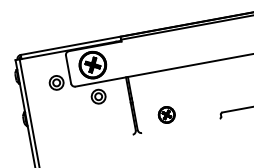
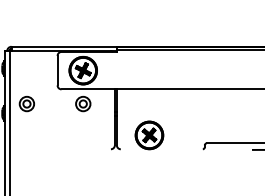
part: (56, 83) -> (26, 104), moved
part: (166, 115) -> (149, 135), size x1.67

